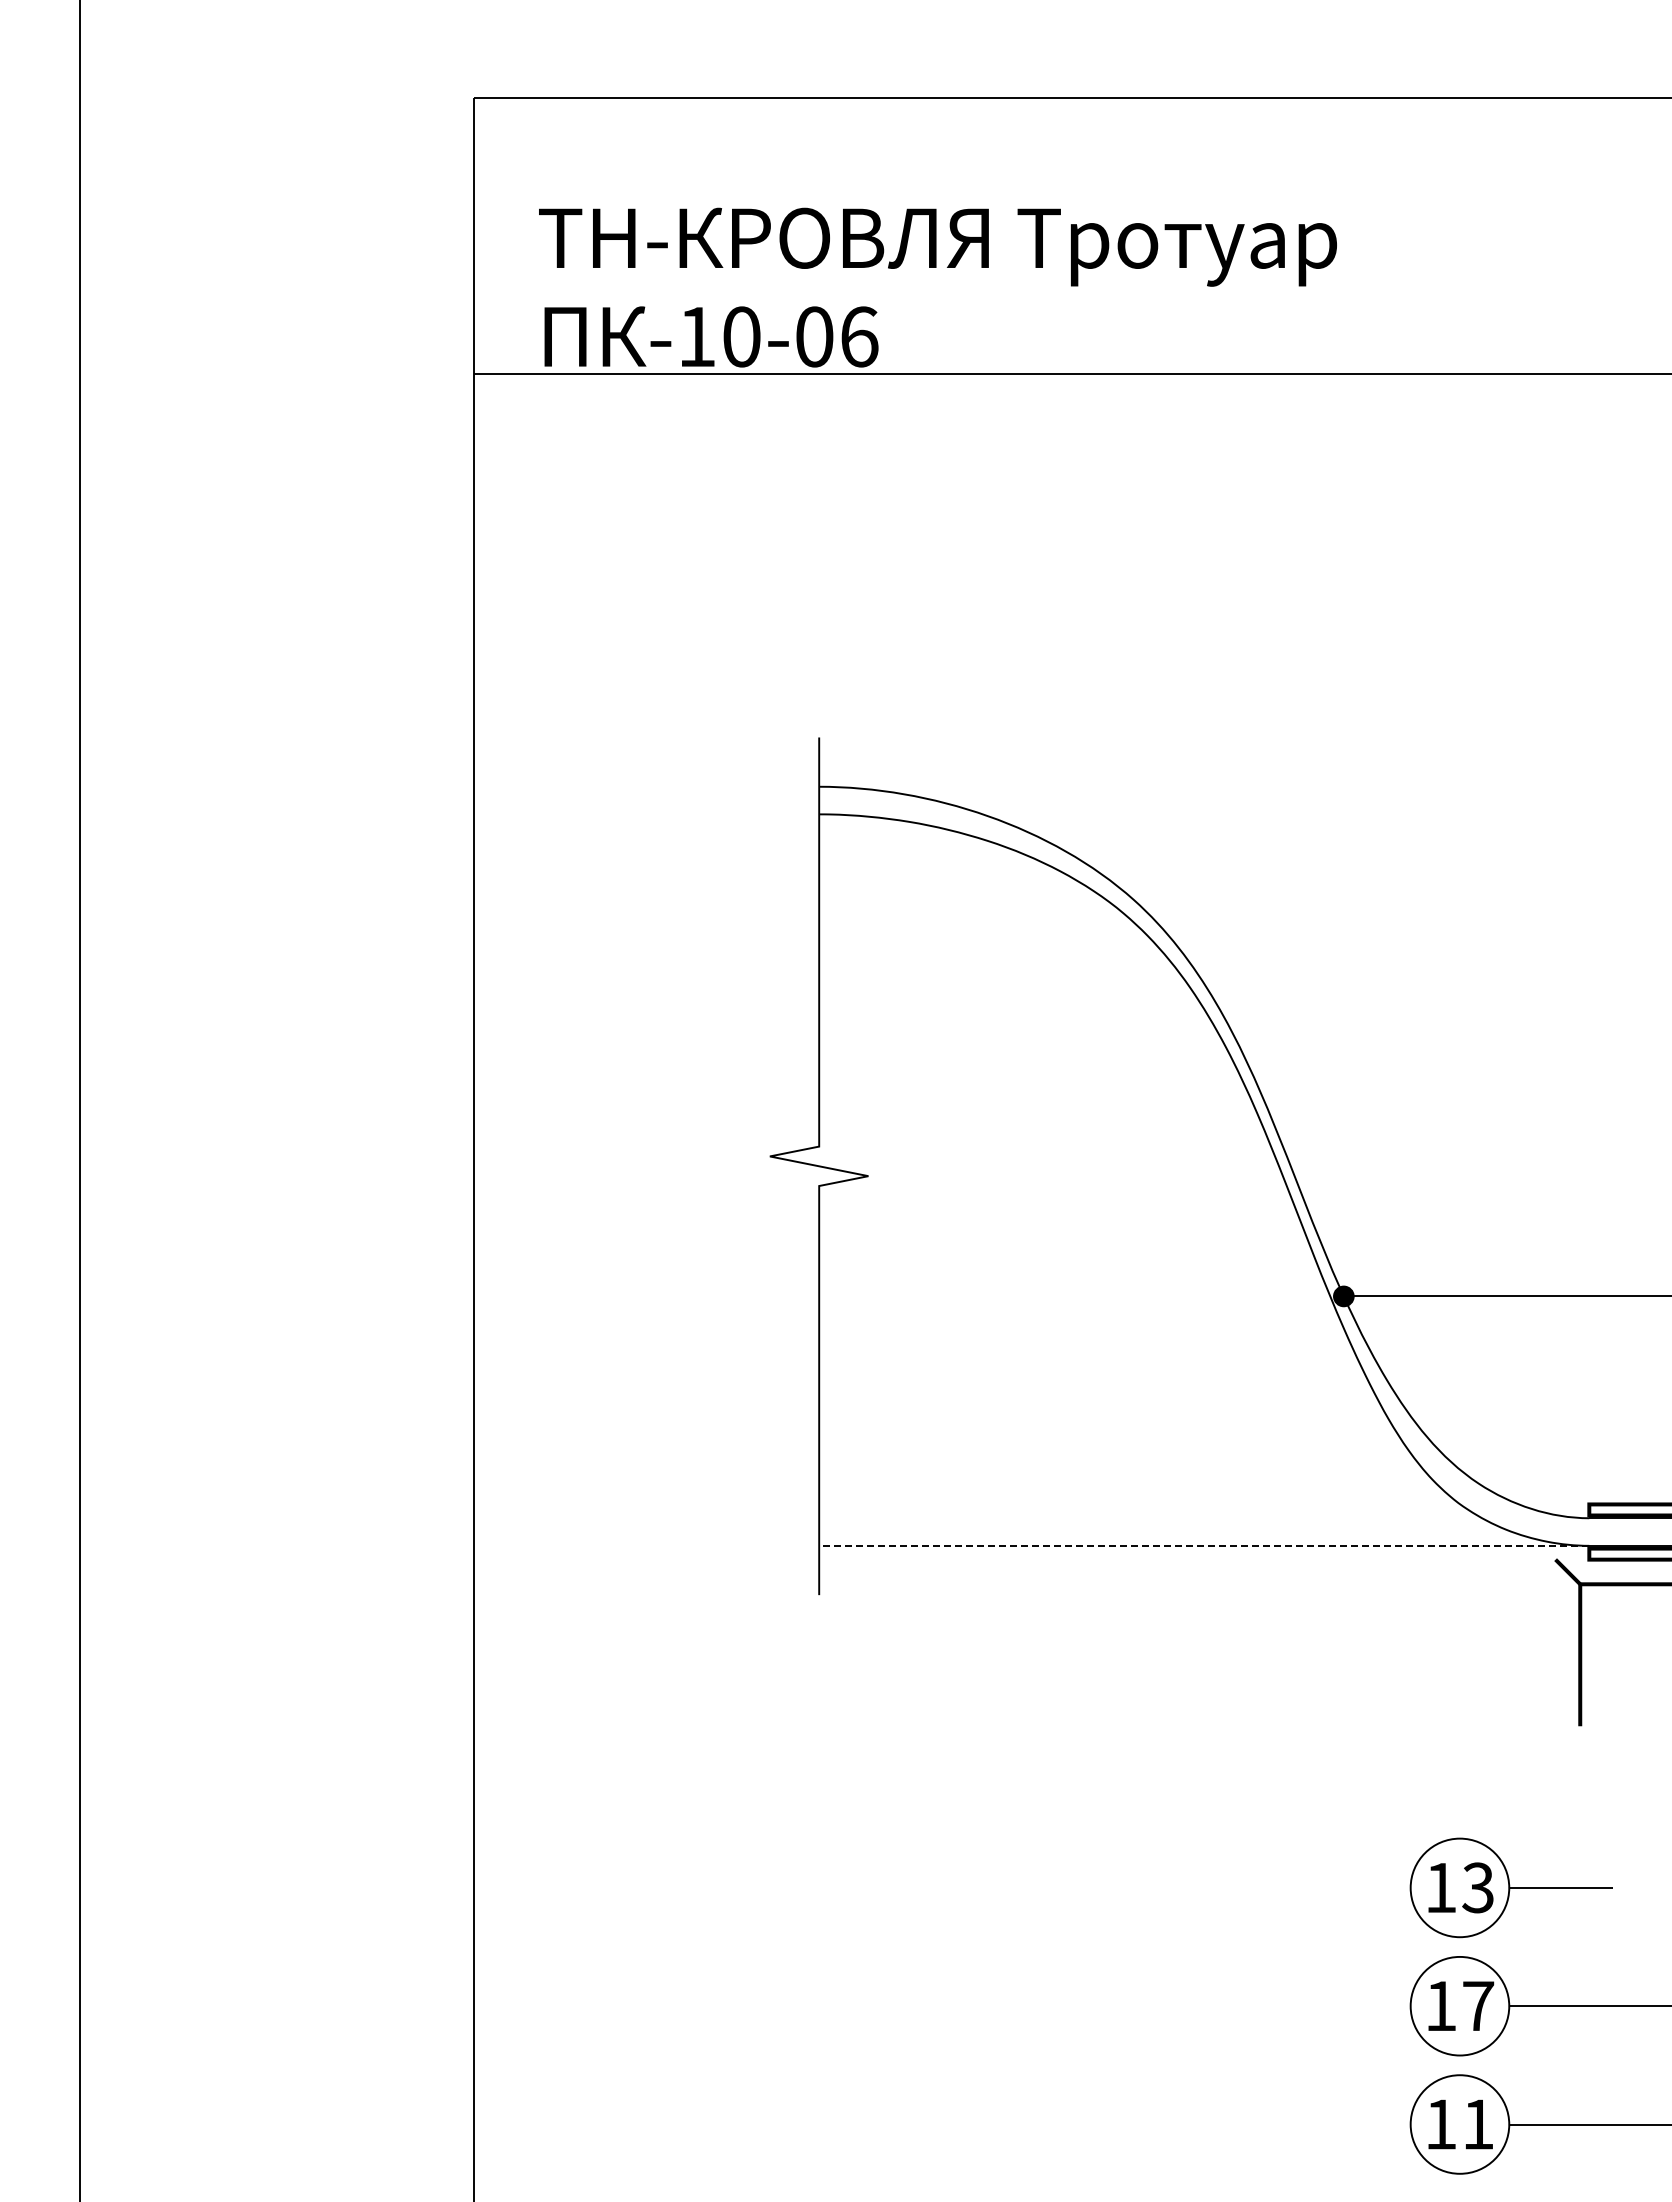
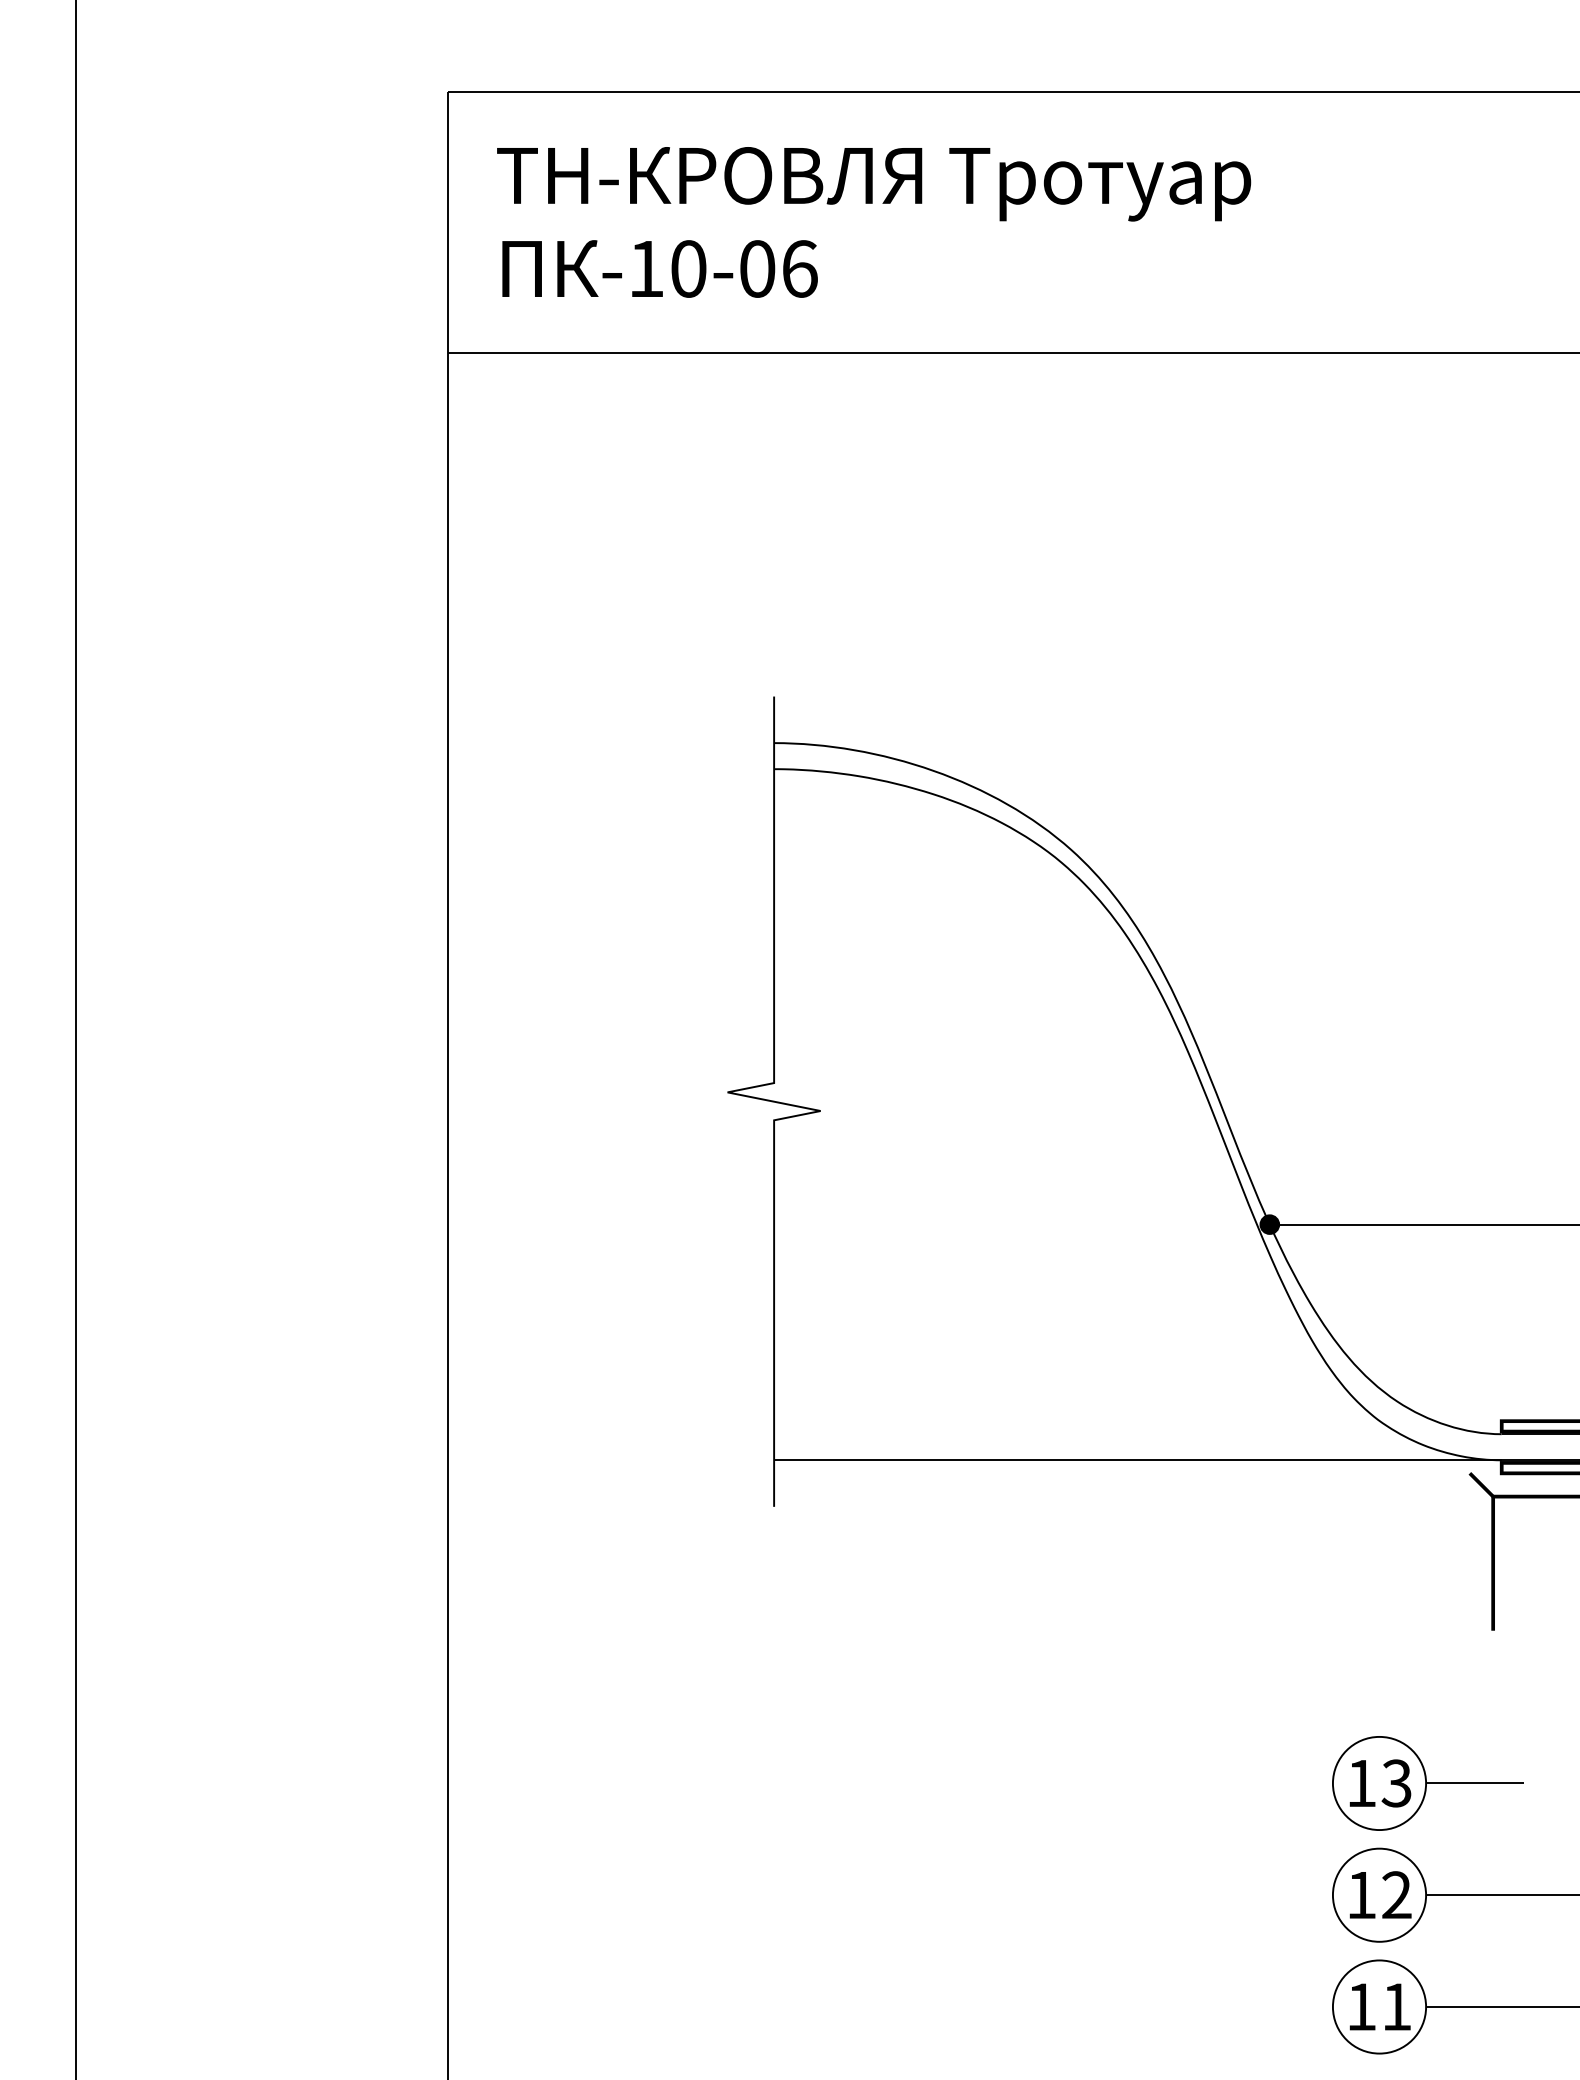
text: (937, 287) -> (873, 222), moved
line: (1203, 1545) -> (1137, 1459), dashed -> solid
text: (1478, 2005) -> (1397, 1894), 17 -> 12

